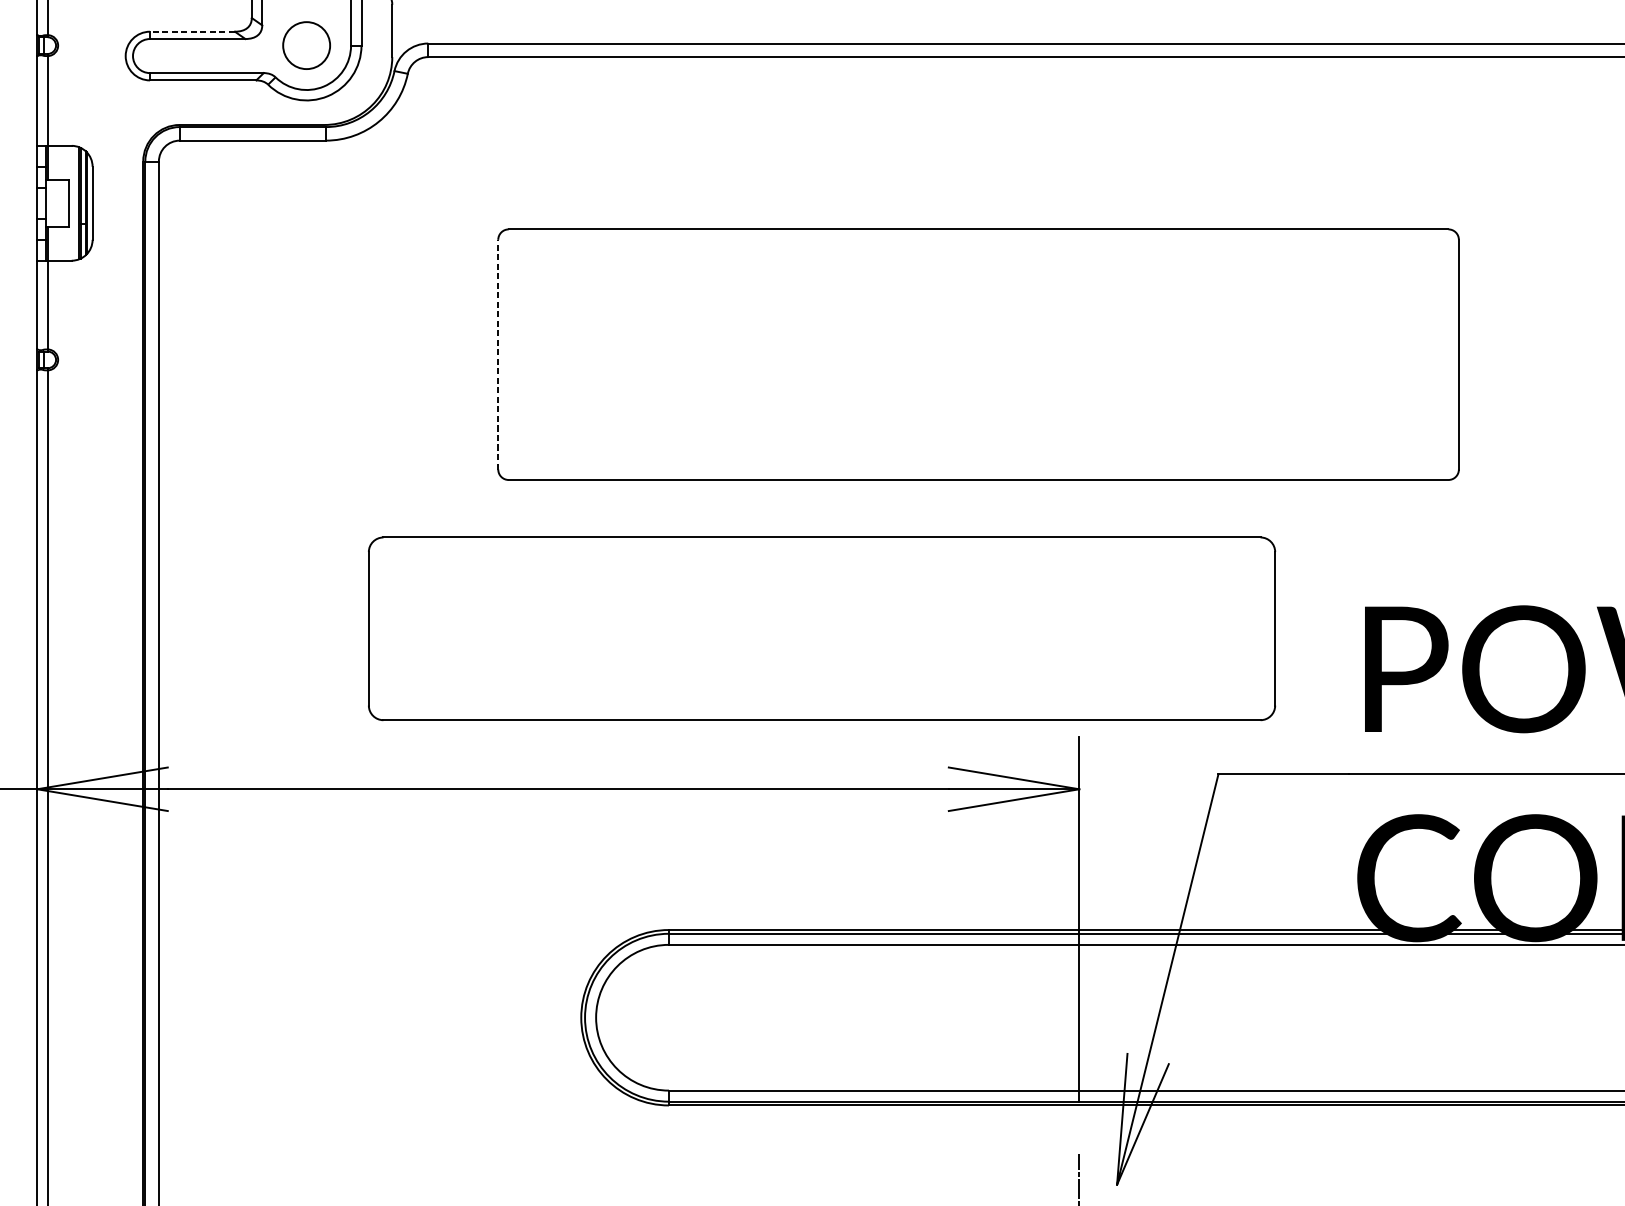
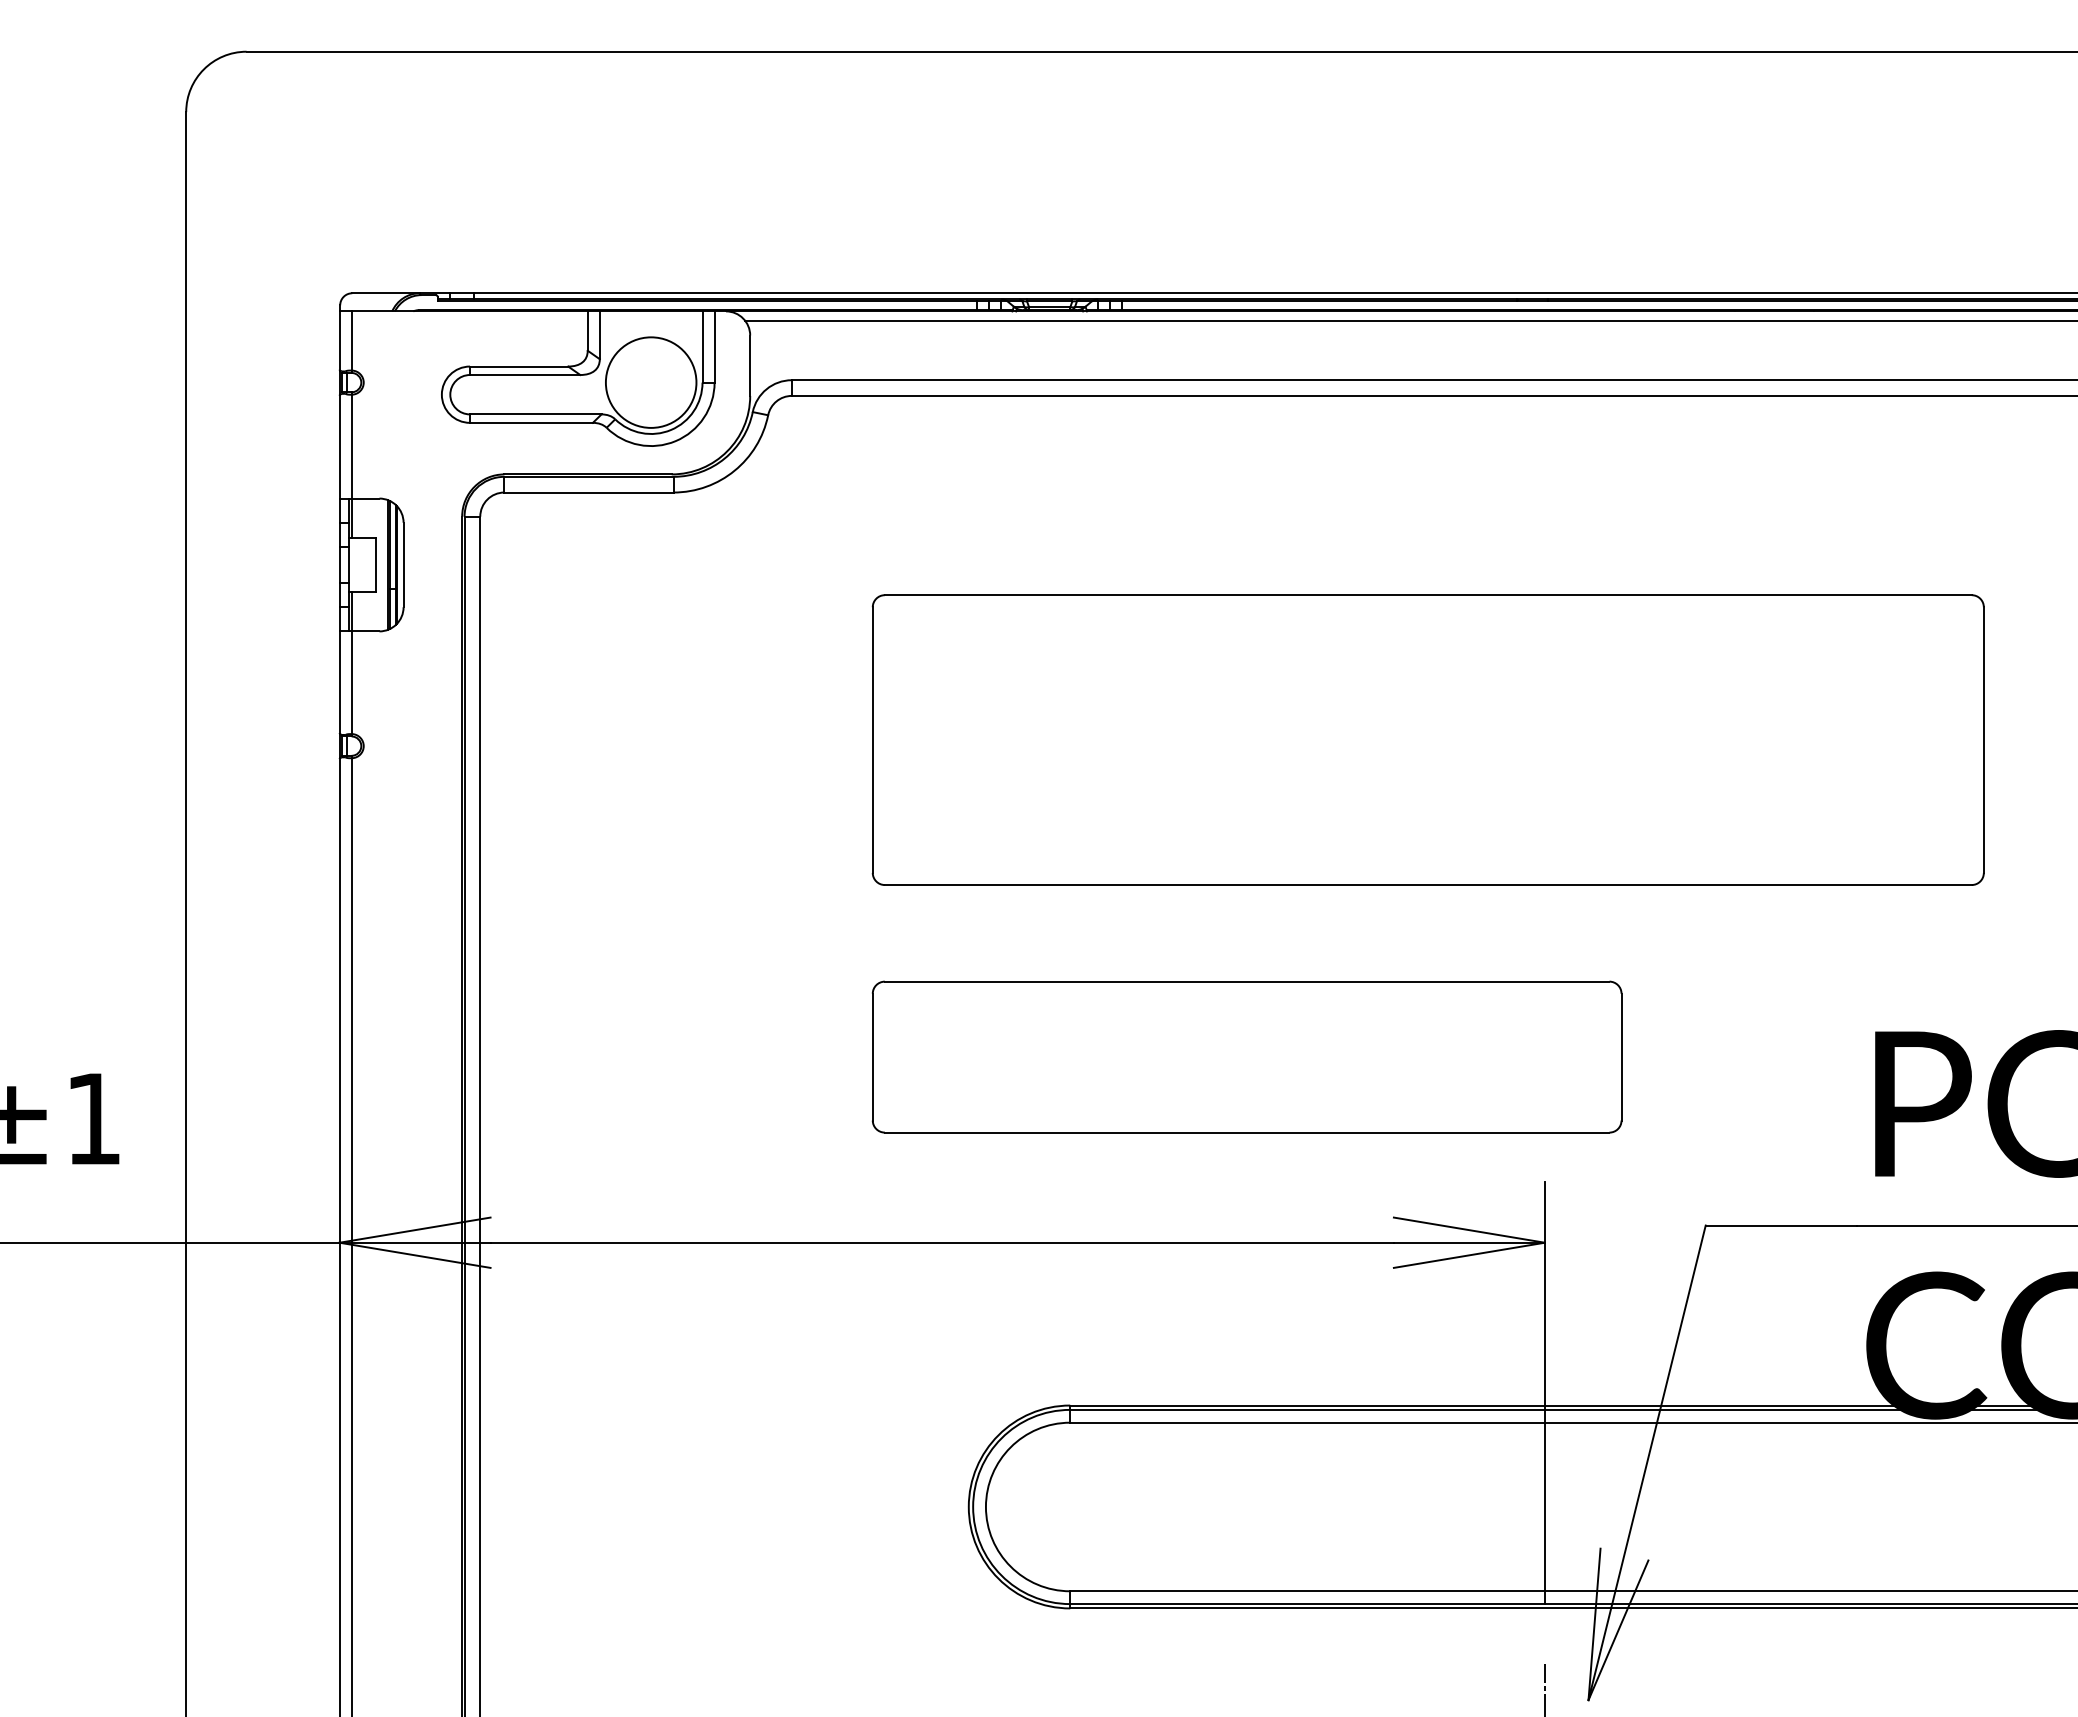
line: (191, 31) -> (518, 366), dashed -> solid
circle: (306, 45) -> (650, 382), size x1.67
line: (498, 355) -> (872, 740), dashed -> solid
part: (821, 628) -> (1246, 1056), size x0.71

